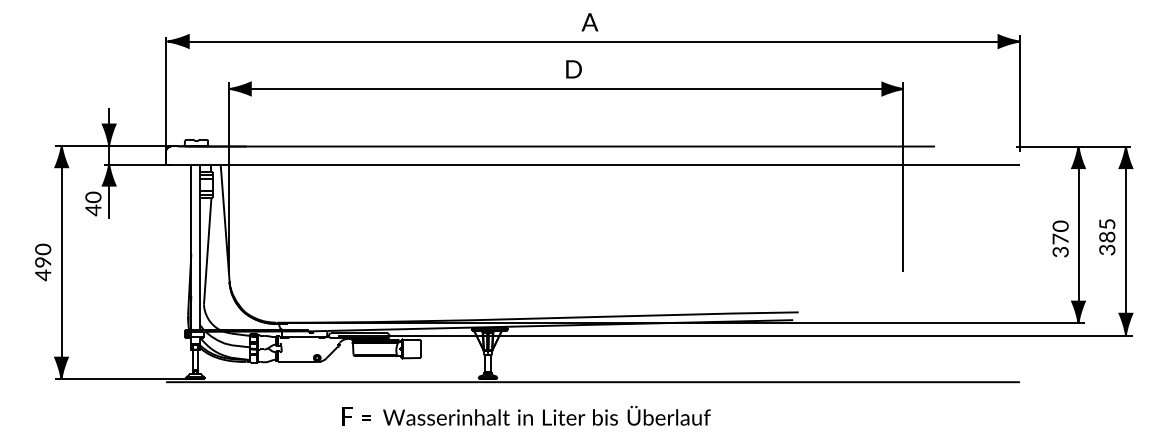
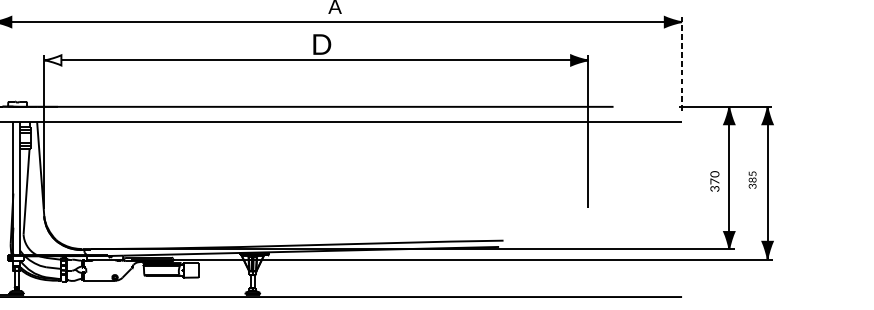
part: (573, 69) -> (321, 44), size x1.4
fill: (239, 88) -> (52, 60), removed
line: (1019, 93) -> (681, 64), solid -> dashed
part: (1107, 237) -> (752, 180), size x0.6
part: (1060, 238) -> (714, 181), size x0.7

